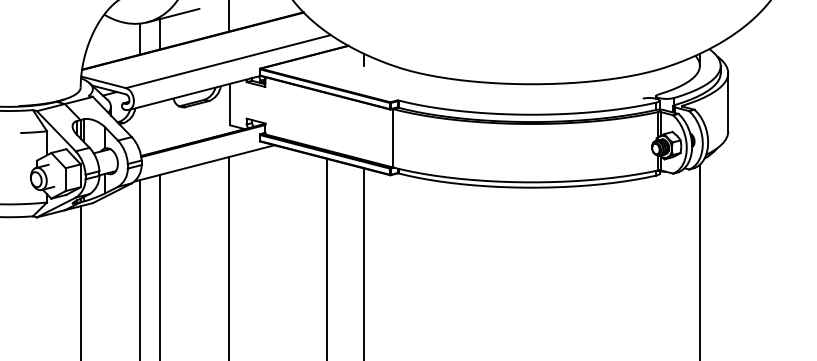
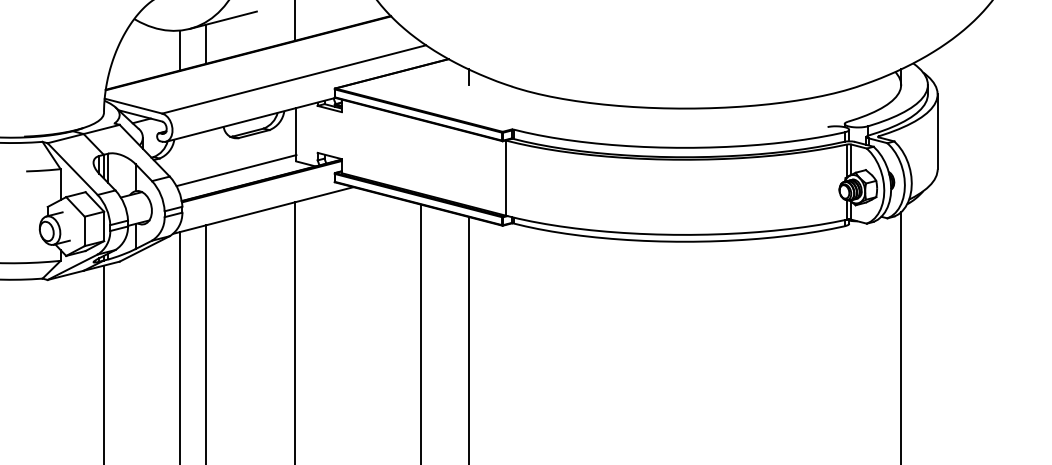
line: (183, 132) -> (236, 170), added

